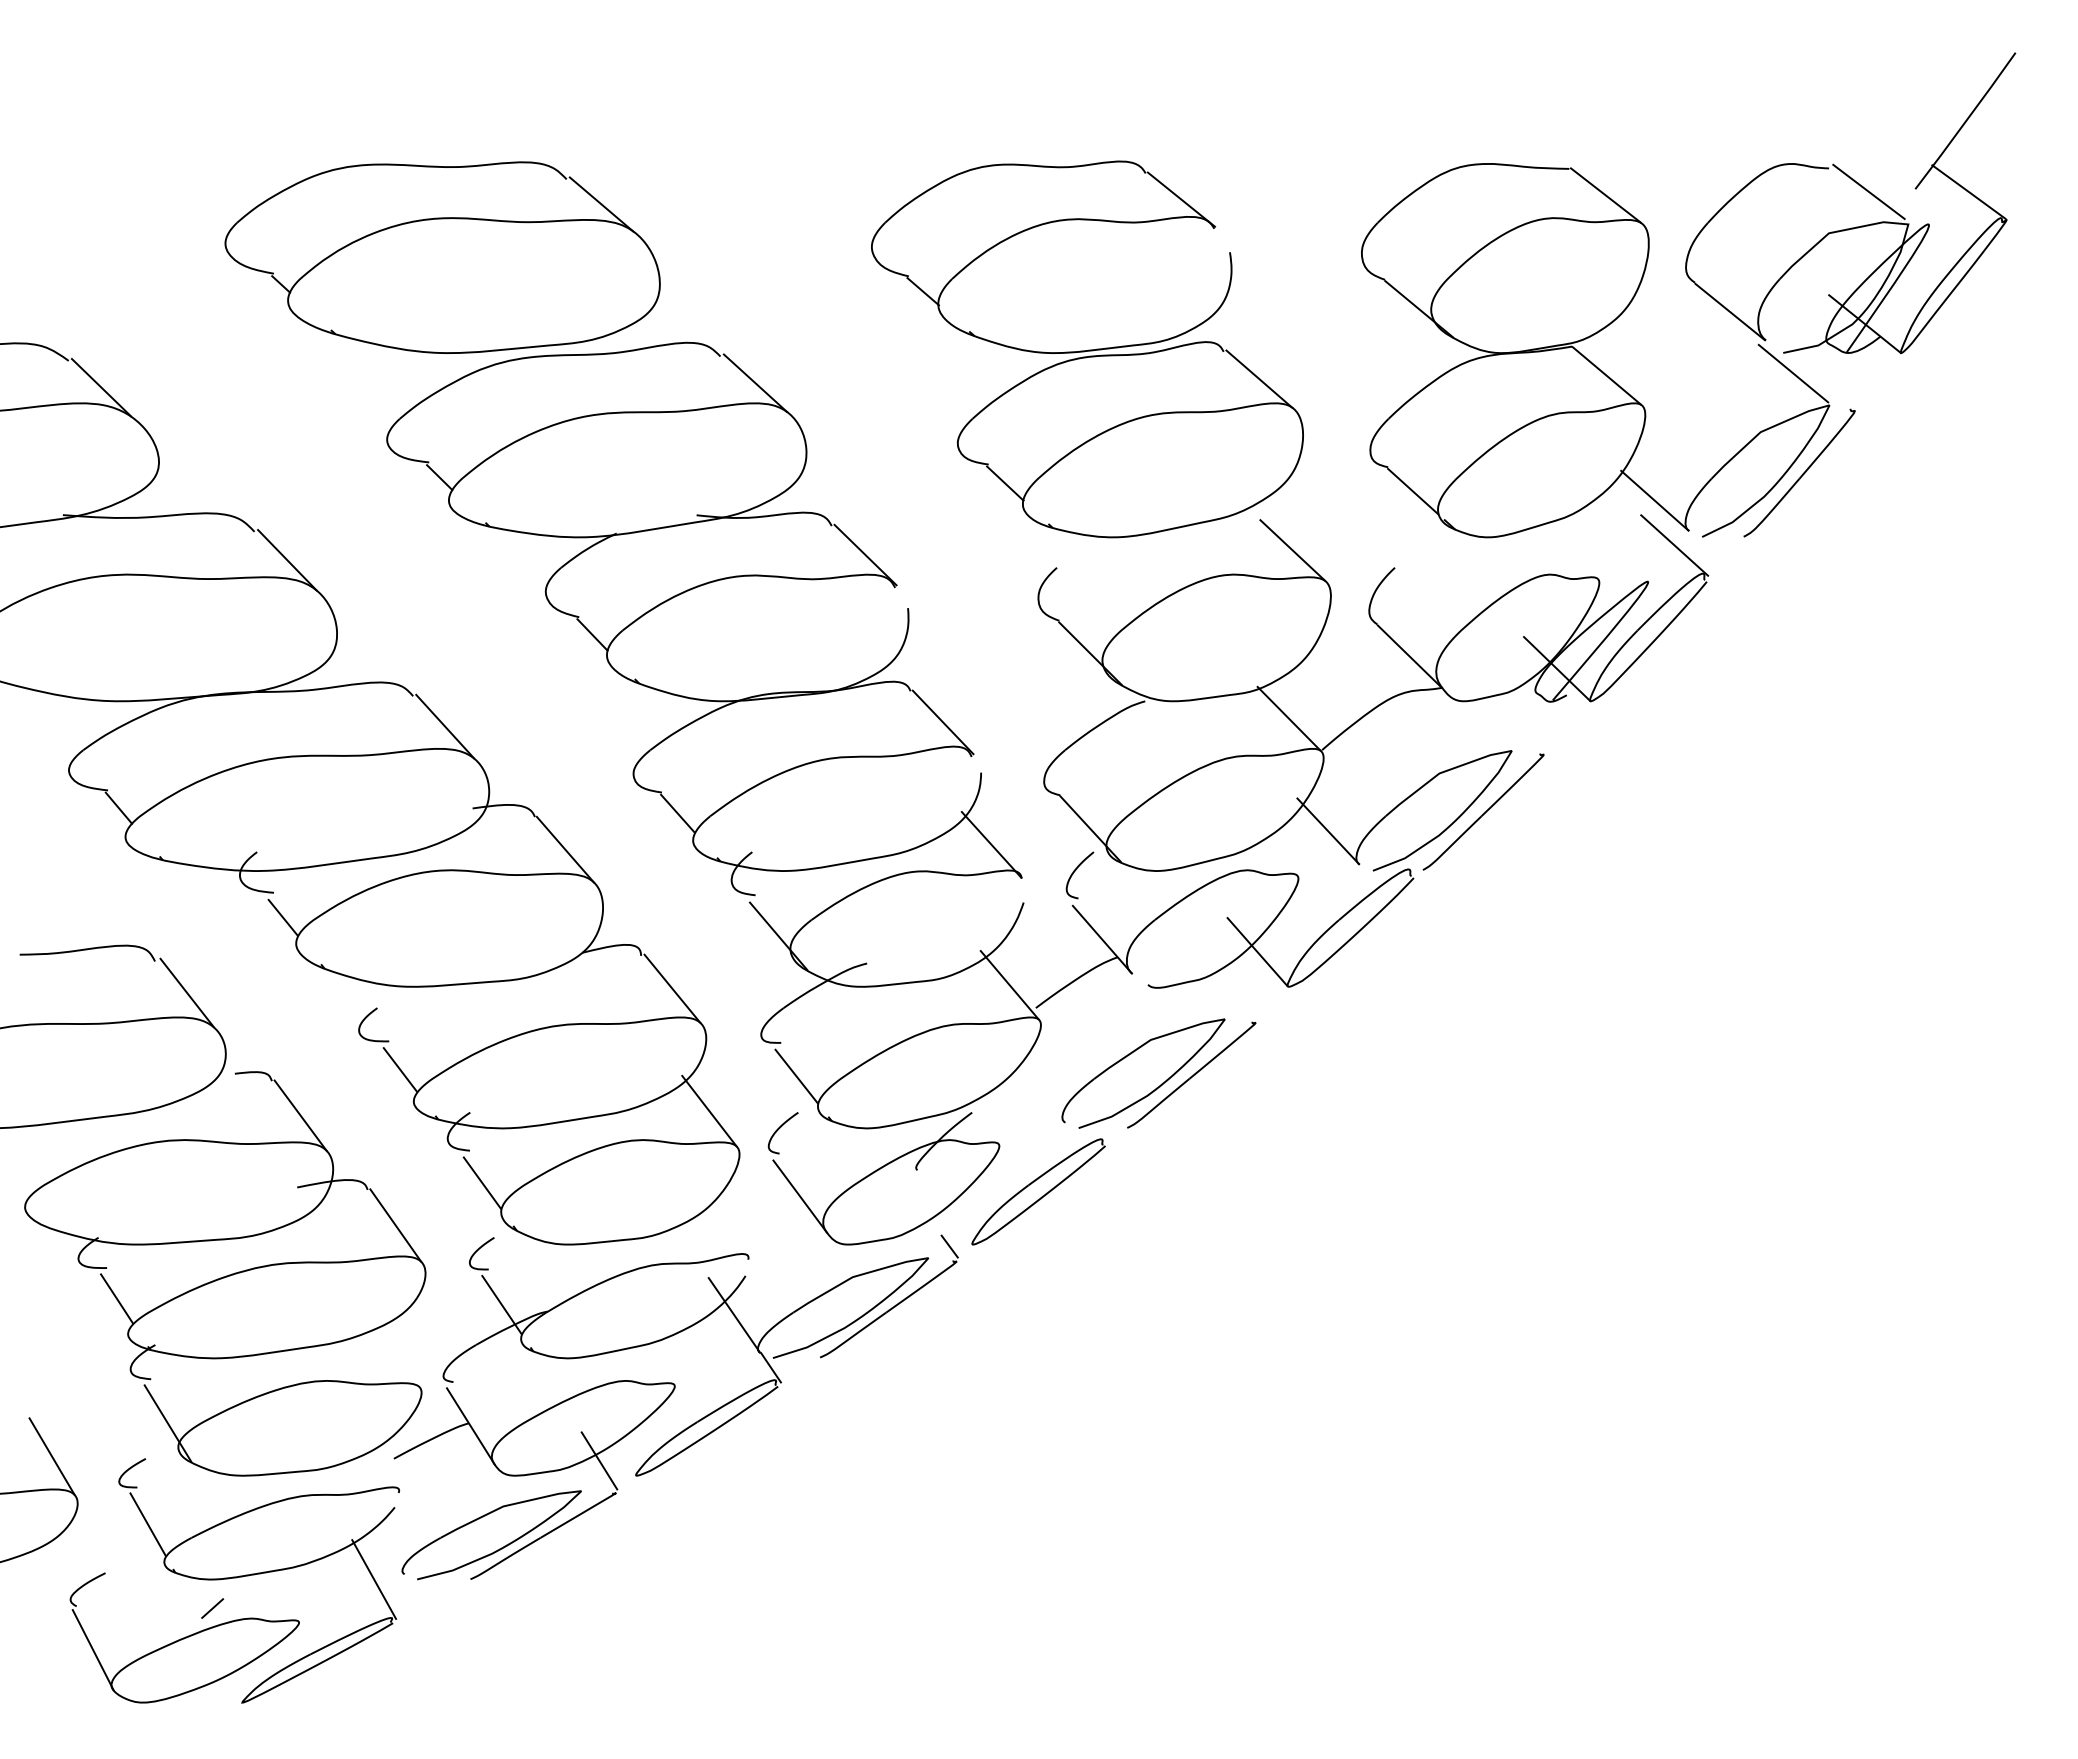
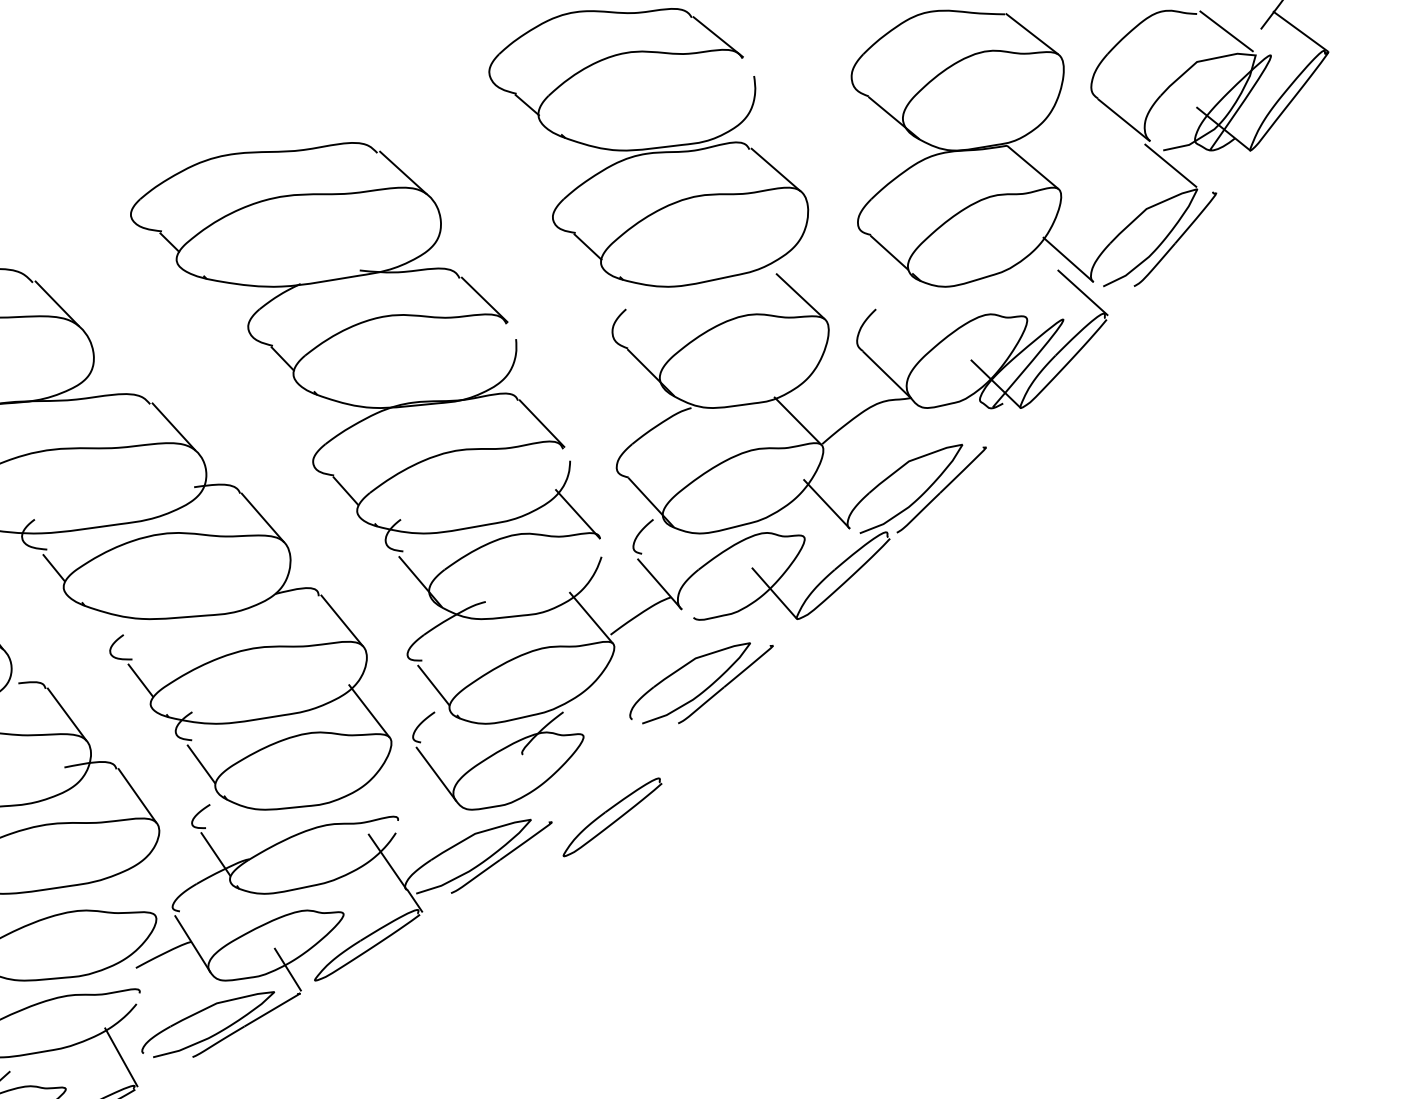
part: (442, 257) -> (171, 79), removed
part: (1038, 1191) -> (612, 817), moved
line: (949, 1246) -> (546, 811), removed

